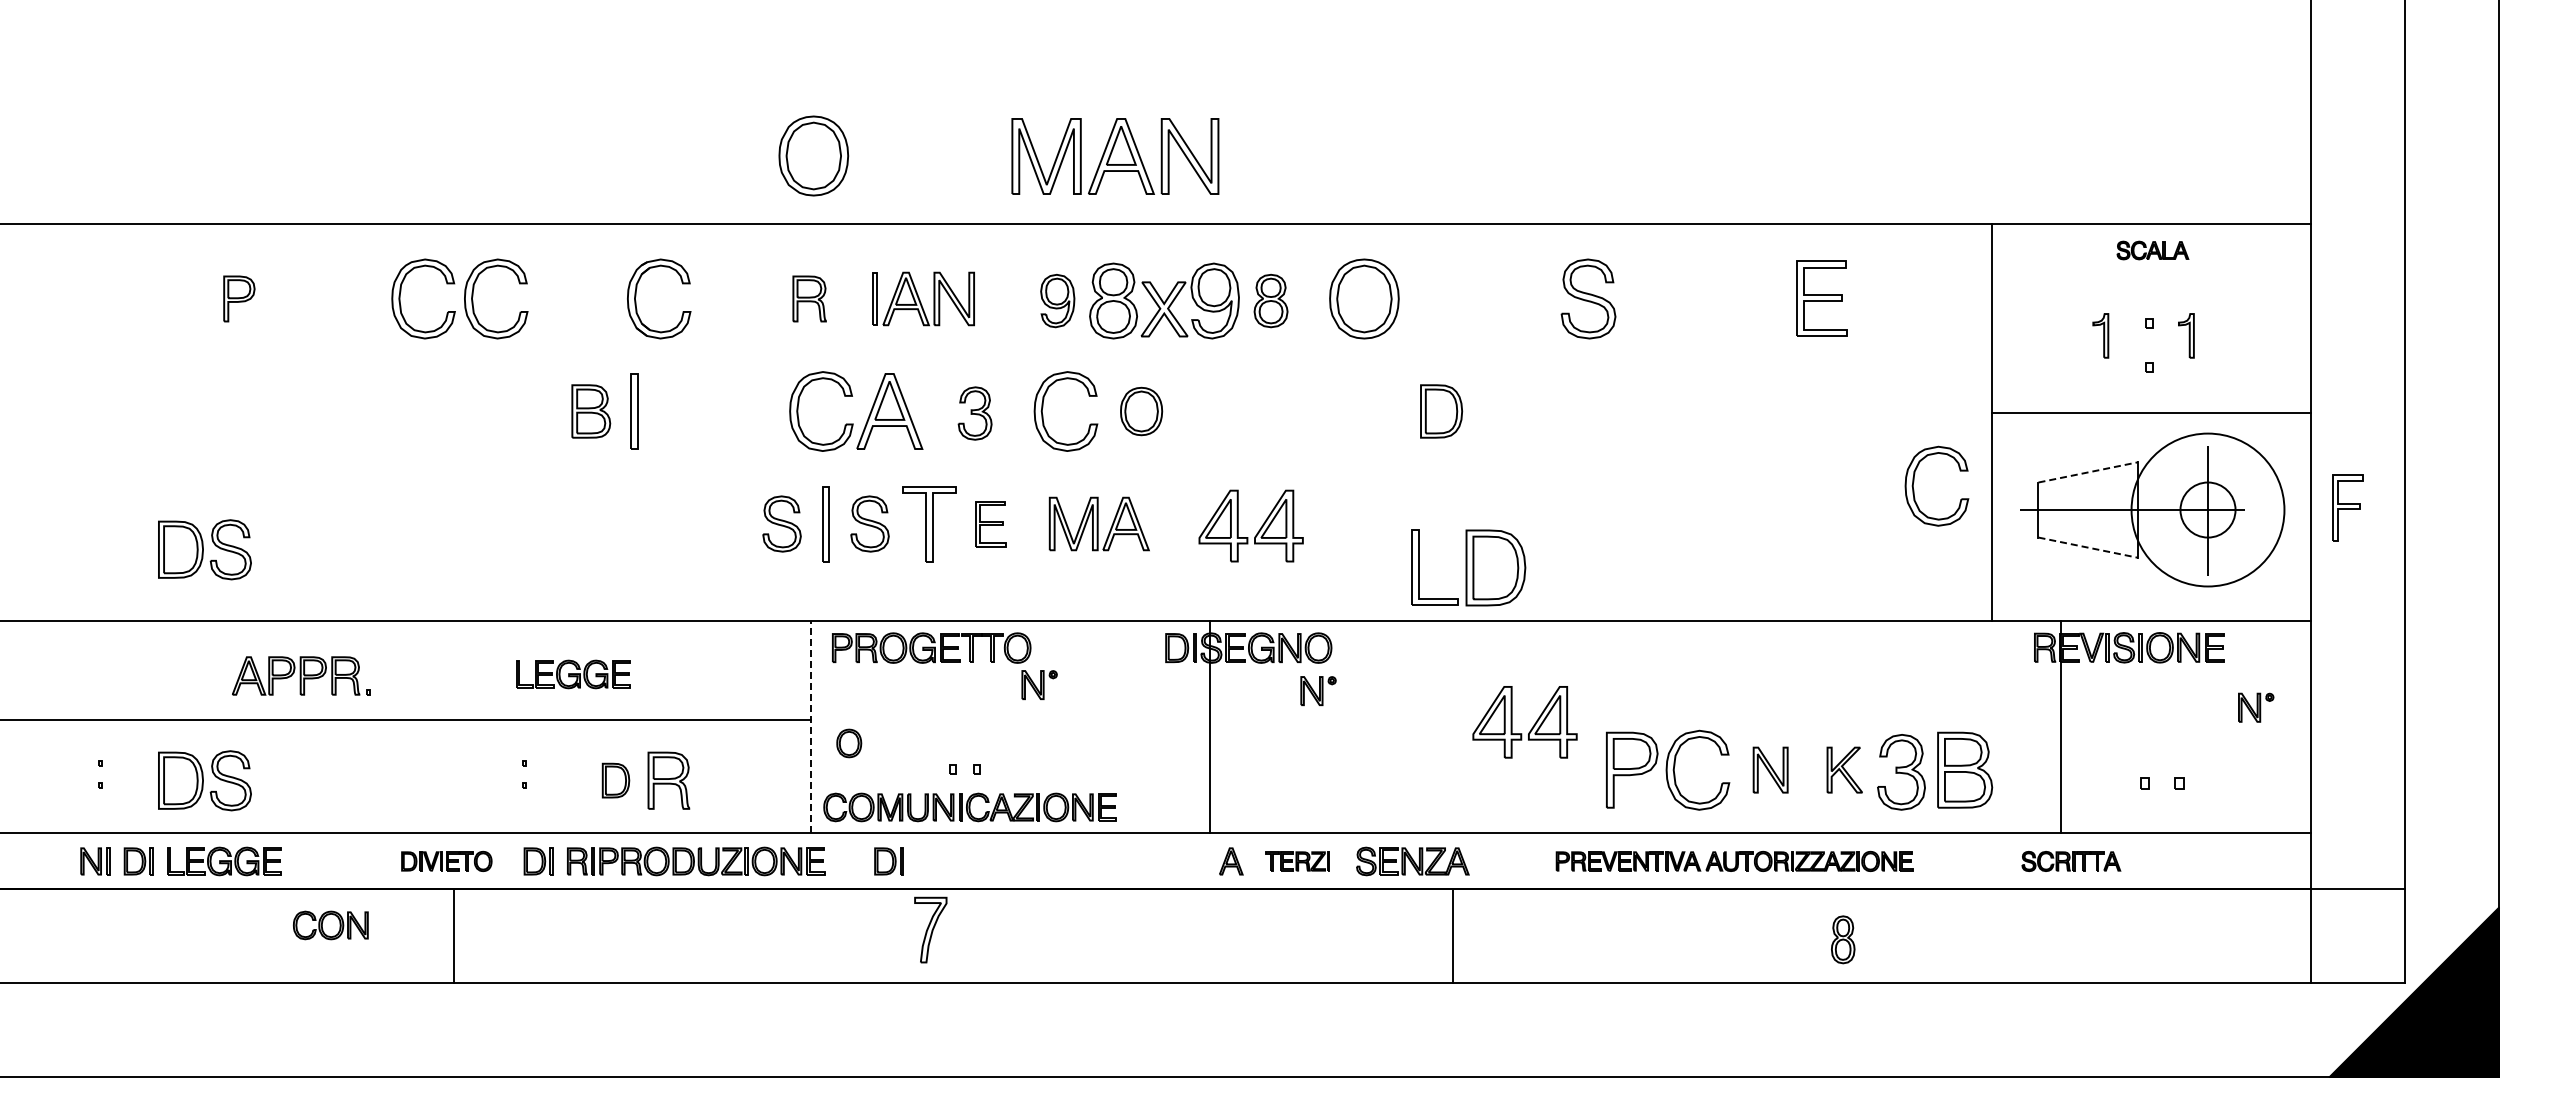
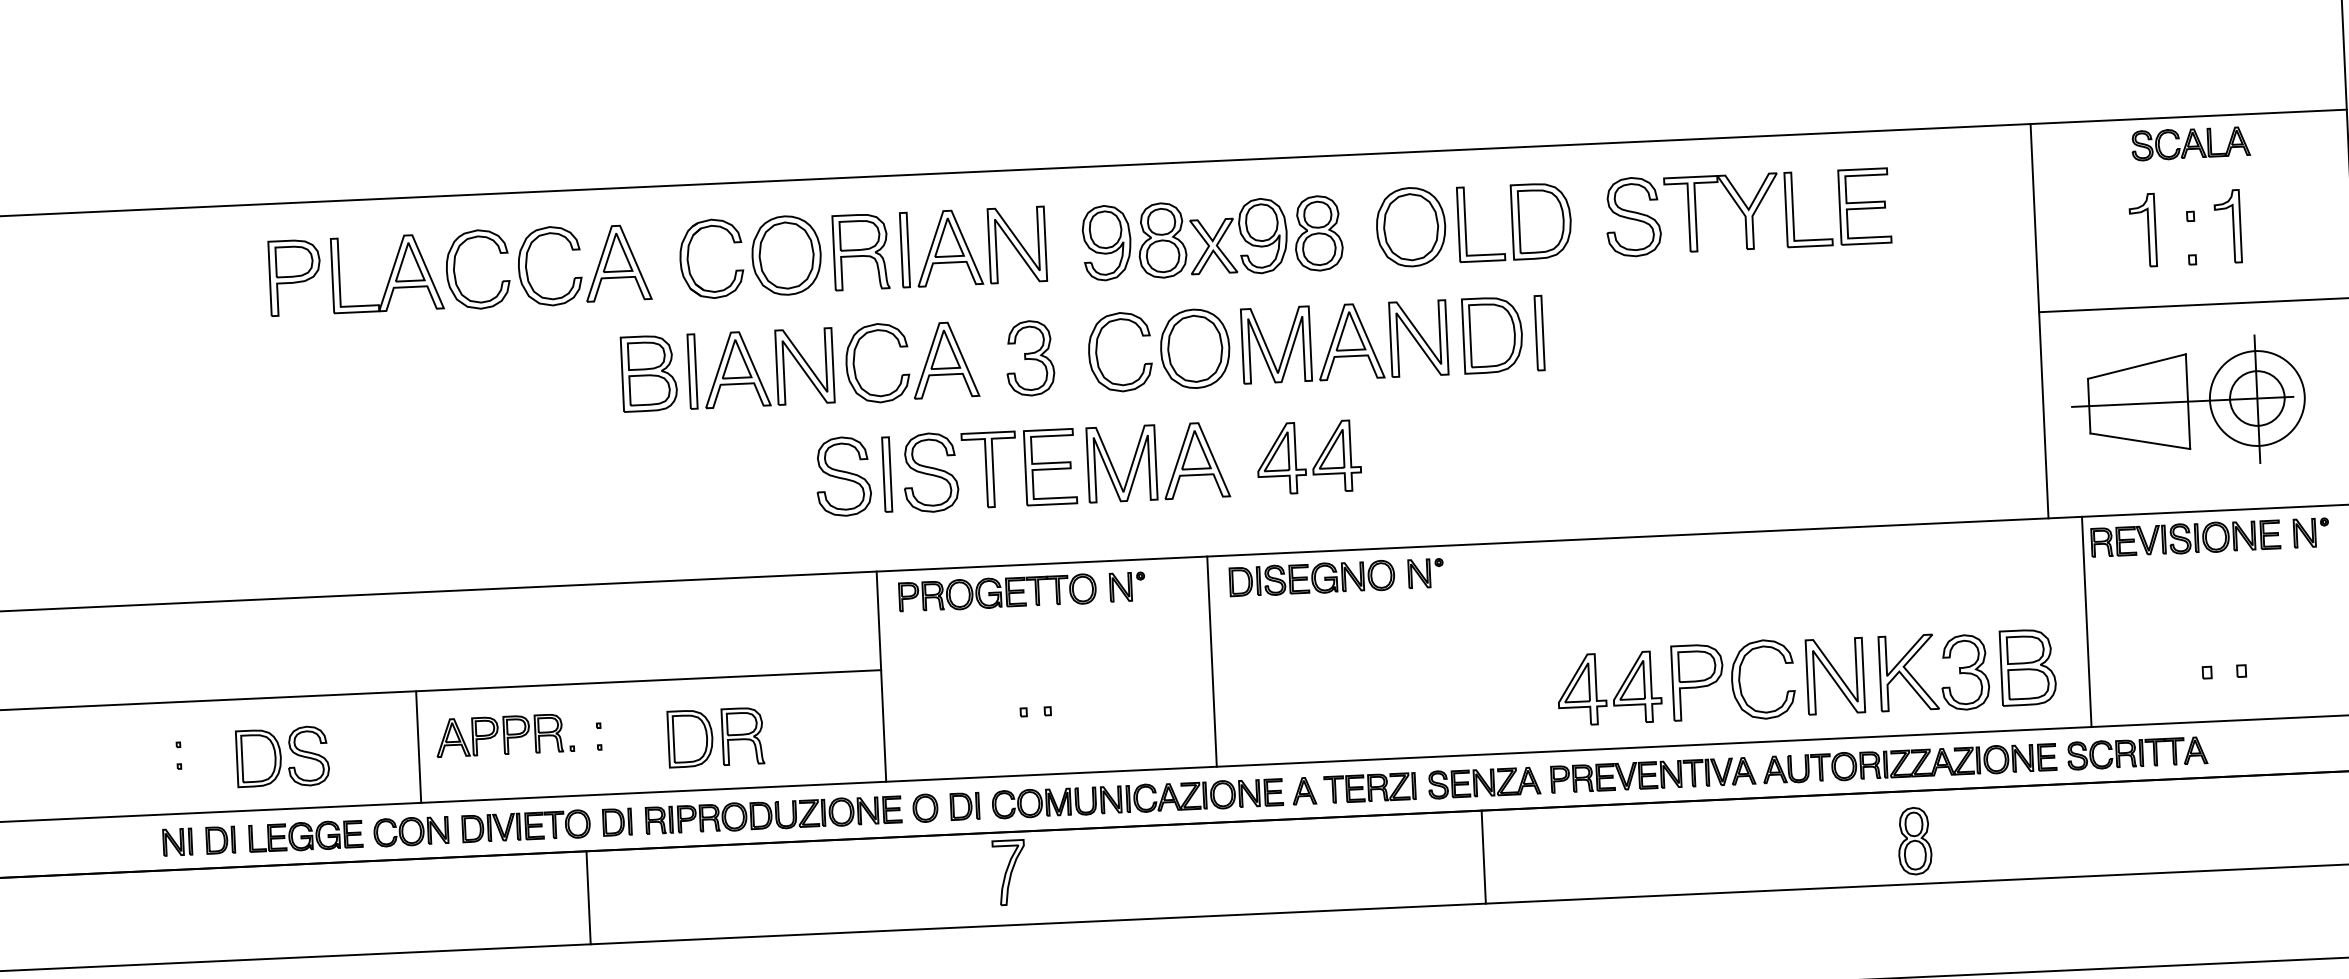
part: (813, 155) -> (786, 255), moved
part: (1115, 156) -> (1344, 342), moved
part: (2152, 250) -> (2190, 143), size x1.67
part: (239, 298) -> (295, 277), size x1.67
part: (332, 298) -> (387, 273), added
part: (564, 298) -> (617, 262), added
part: (809, 298) -> (860, 251), size x1.67
part: (923, 298) -> (973, 246), size x1.43
part: (1704, 298) -> (1748, 211), added
part: (1057, 300) -> (1106, 242), size x1.43
part: (1270, 300) -> (1318, 232), size x1.43
part: (2100, 335) -> (2142, 230), size x1.67
part: (2186, 335) -> (2228, 226), size x1.67
part: (591, 411) -> (649, 373), size x1.43
part: (719, 411) -> (776, 367), added
part: (1141, 411) -> (1195, 348), size x1.67
part: (1441, 411) -> (1492, 335), size x1.43
part: (1488, 411) -> (1539, 333), added
part: (974, 413) -> (1029, 358), size x1.43
line: (2088, 472) -> (2137, 366), dashed -> solid
part: (1914, 482) -> (1964, 384), removed
circle: (2207, 509) -> (2256, 398), size x0.62
part: (781, 523) -> (843, 476), size x1.43
part: (869, 523) -> (930, 472), size x1.43
part: (1099, 523) -> (1158, 461), size x1.43
part: (990, 524) -> (1050, 467), size x1.67
line: (2088, 547) -> (2140, 441), dashed -> solid
part: (204, 549) -> (271, 527), removed
part: (1468, 567) -> (1514, 221), moved
part: (573, 674) -> (643, 635), removed
part: (301, 675) -> (504, 734), moved
part: (1039, 685) -> (1127, 587), moved
part: (1318, 691) -> (1425, 573), moved
part: (2256, 707) -> (2311, 532), moved
line: (1210, 726) -> (1212, 661), moved
part: (1532, 726) -> (1617, 692), moved
line: (2061, 726) -> (2087, 621), moved
line: (810, 727) -> (880, 677), dashed -> solid
part: (849, 743) -> (925, 808), moved
part: (1770, 769) -> (1835, 675), size x1.67
part: (1844, 769) -> (1908, 672), size x1.67
line: (342, 776) -> (419, 746), added
part: (615, 780) -> (689, 738), size x1.67
part: (969, 807) -> (1136, 798), moved
part: (446, 861) -> (525, 826), size x1.43
part: (1297, 861) -> (1370, 788), size x1.43
part: (1734, 861) -> (1803, 768), size x1.43
part: (2071, 861) -> (2137, 753), size x1.43
part: (330, 925) -> (410, 831), moved
line: (454, 936) -> (588, 898), moved
line: (1452, 936) -> (1483, 857), moved
part: (1843, 939) -> (1915, 840), size x1.43

